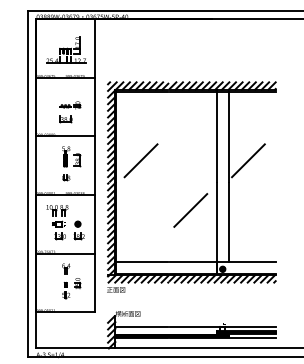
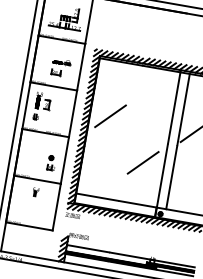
part: (71, 163) -> (41, 106), moved
part: (57, 222) -> (35, 153), removed
part: (71, 288) -> (37, 208), removed

